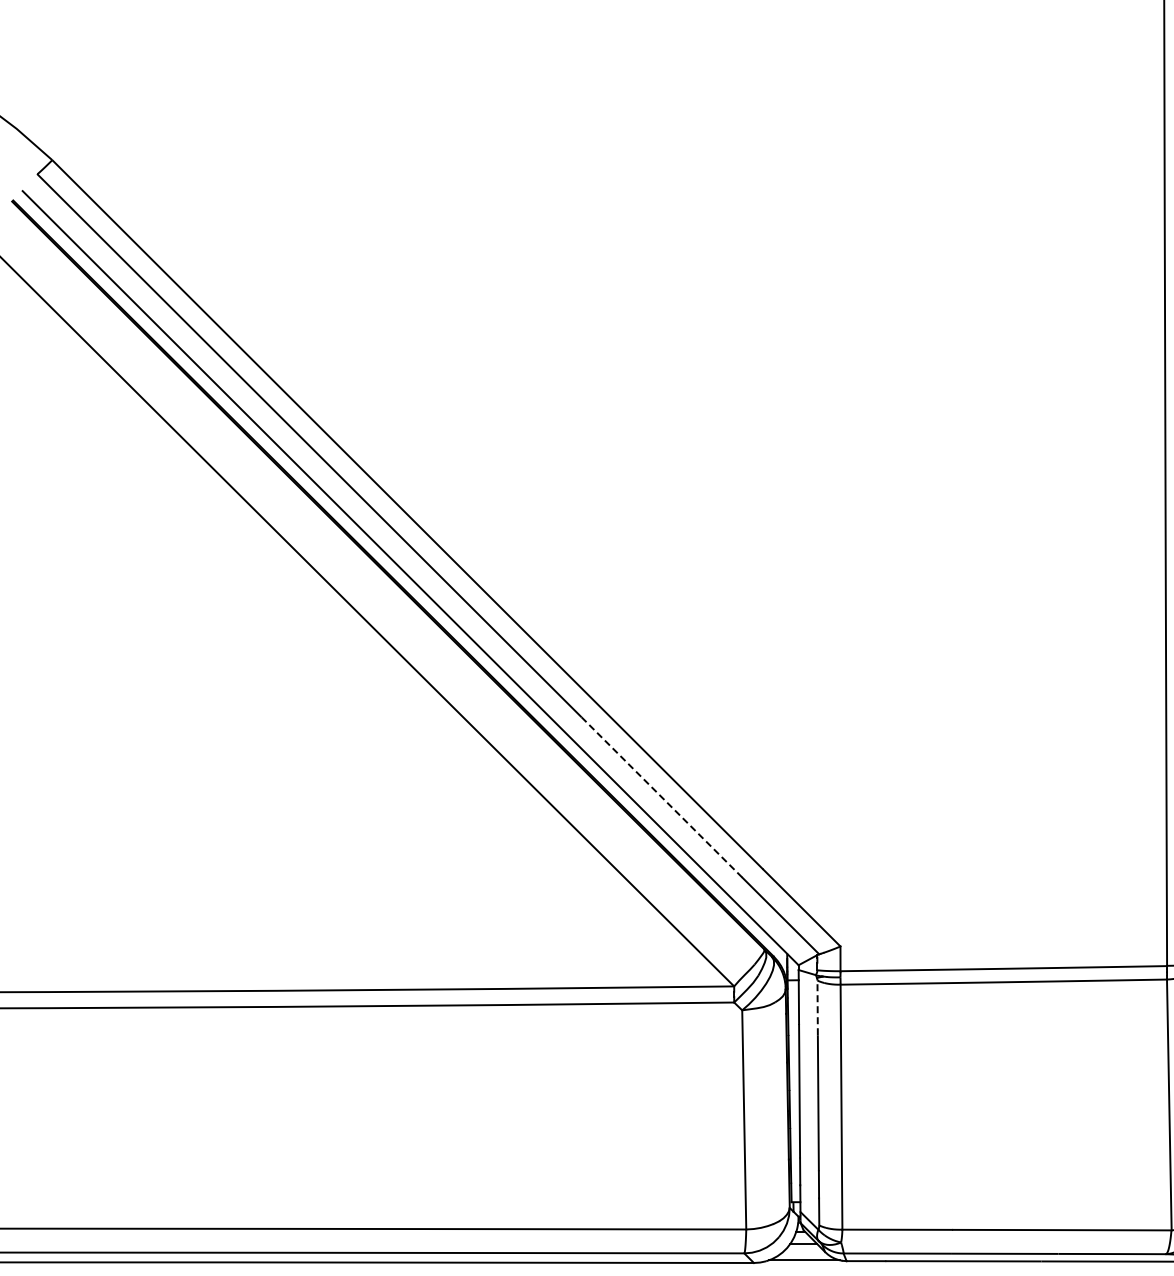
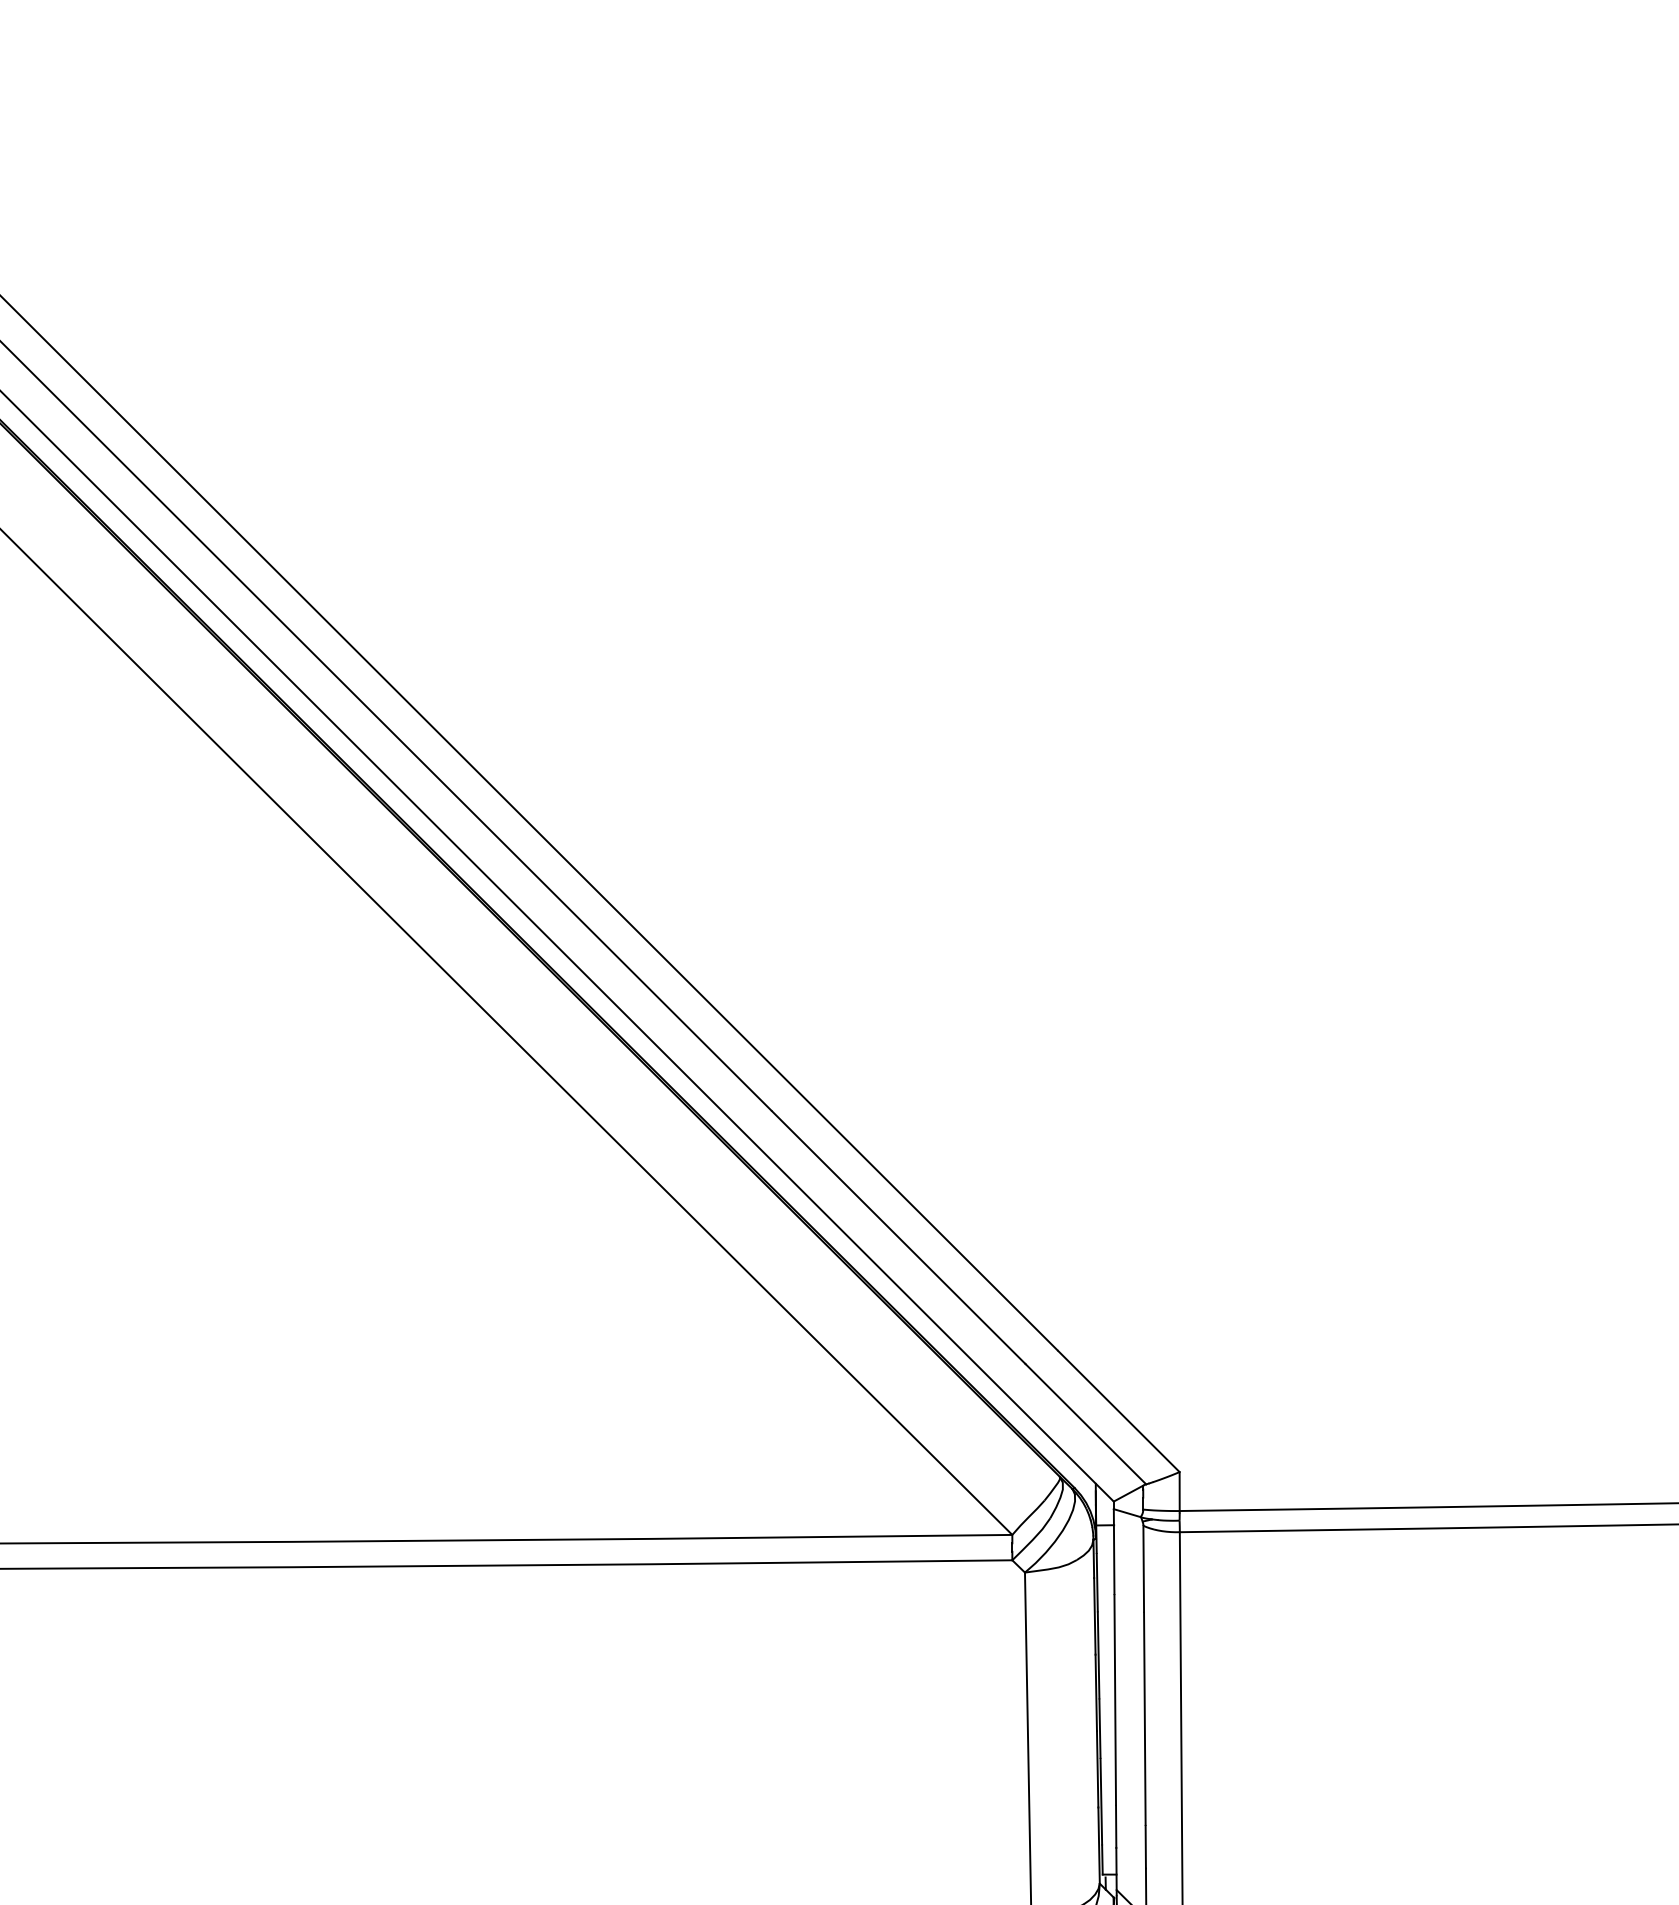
line: (662, 797) -> (899, 1237), dashed -> solid
line: (817, 1007) -> (1143, 1568), dashed -> solid

